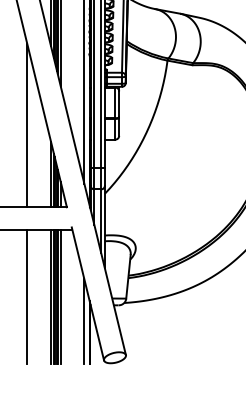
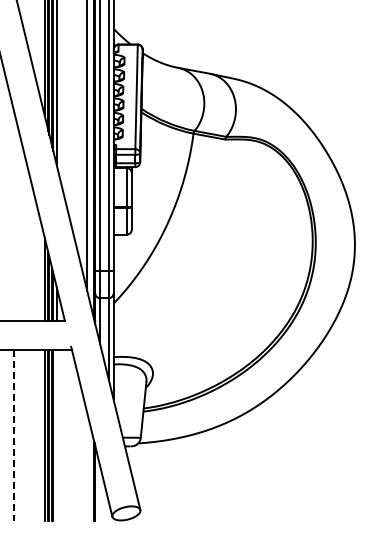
line: (27, 125) -> (14, 216), removed
line: (27, 296) -> (14, 435), solid -> dashed
line: (60, 296) -> (56, 434), removed
line: (84, 321) -> (87, 466), removed

